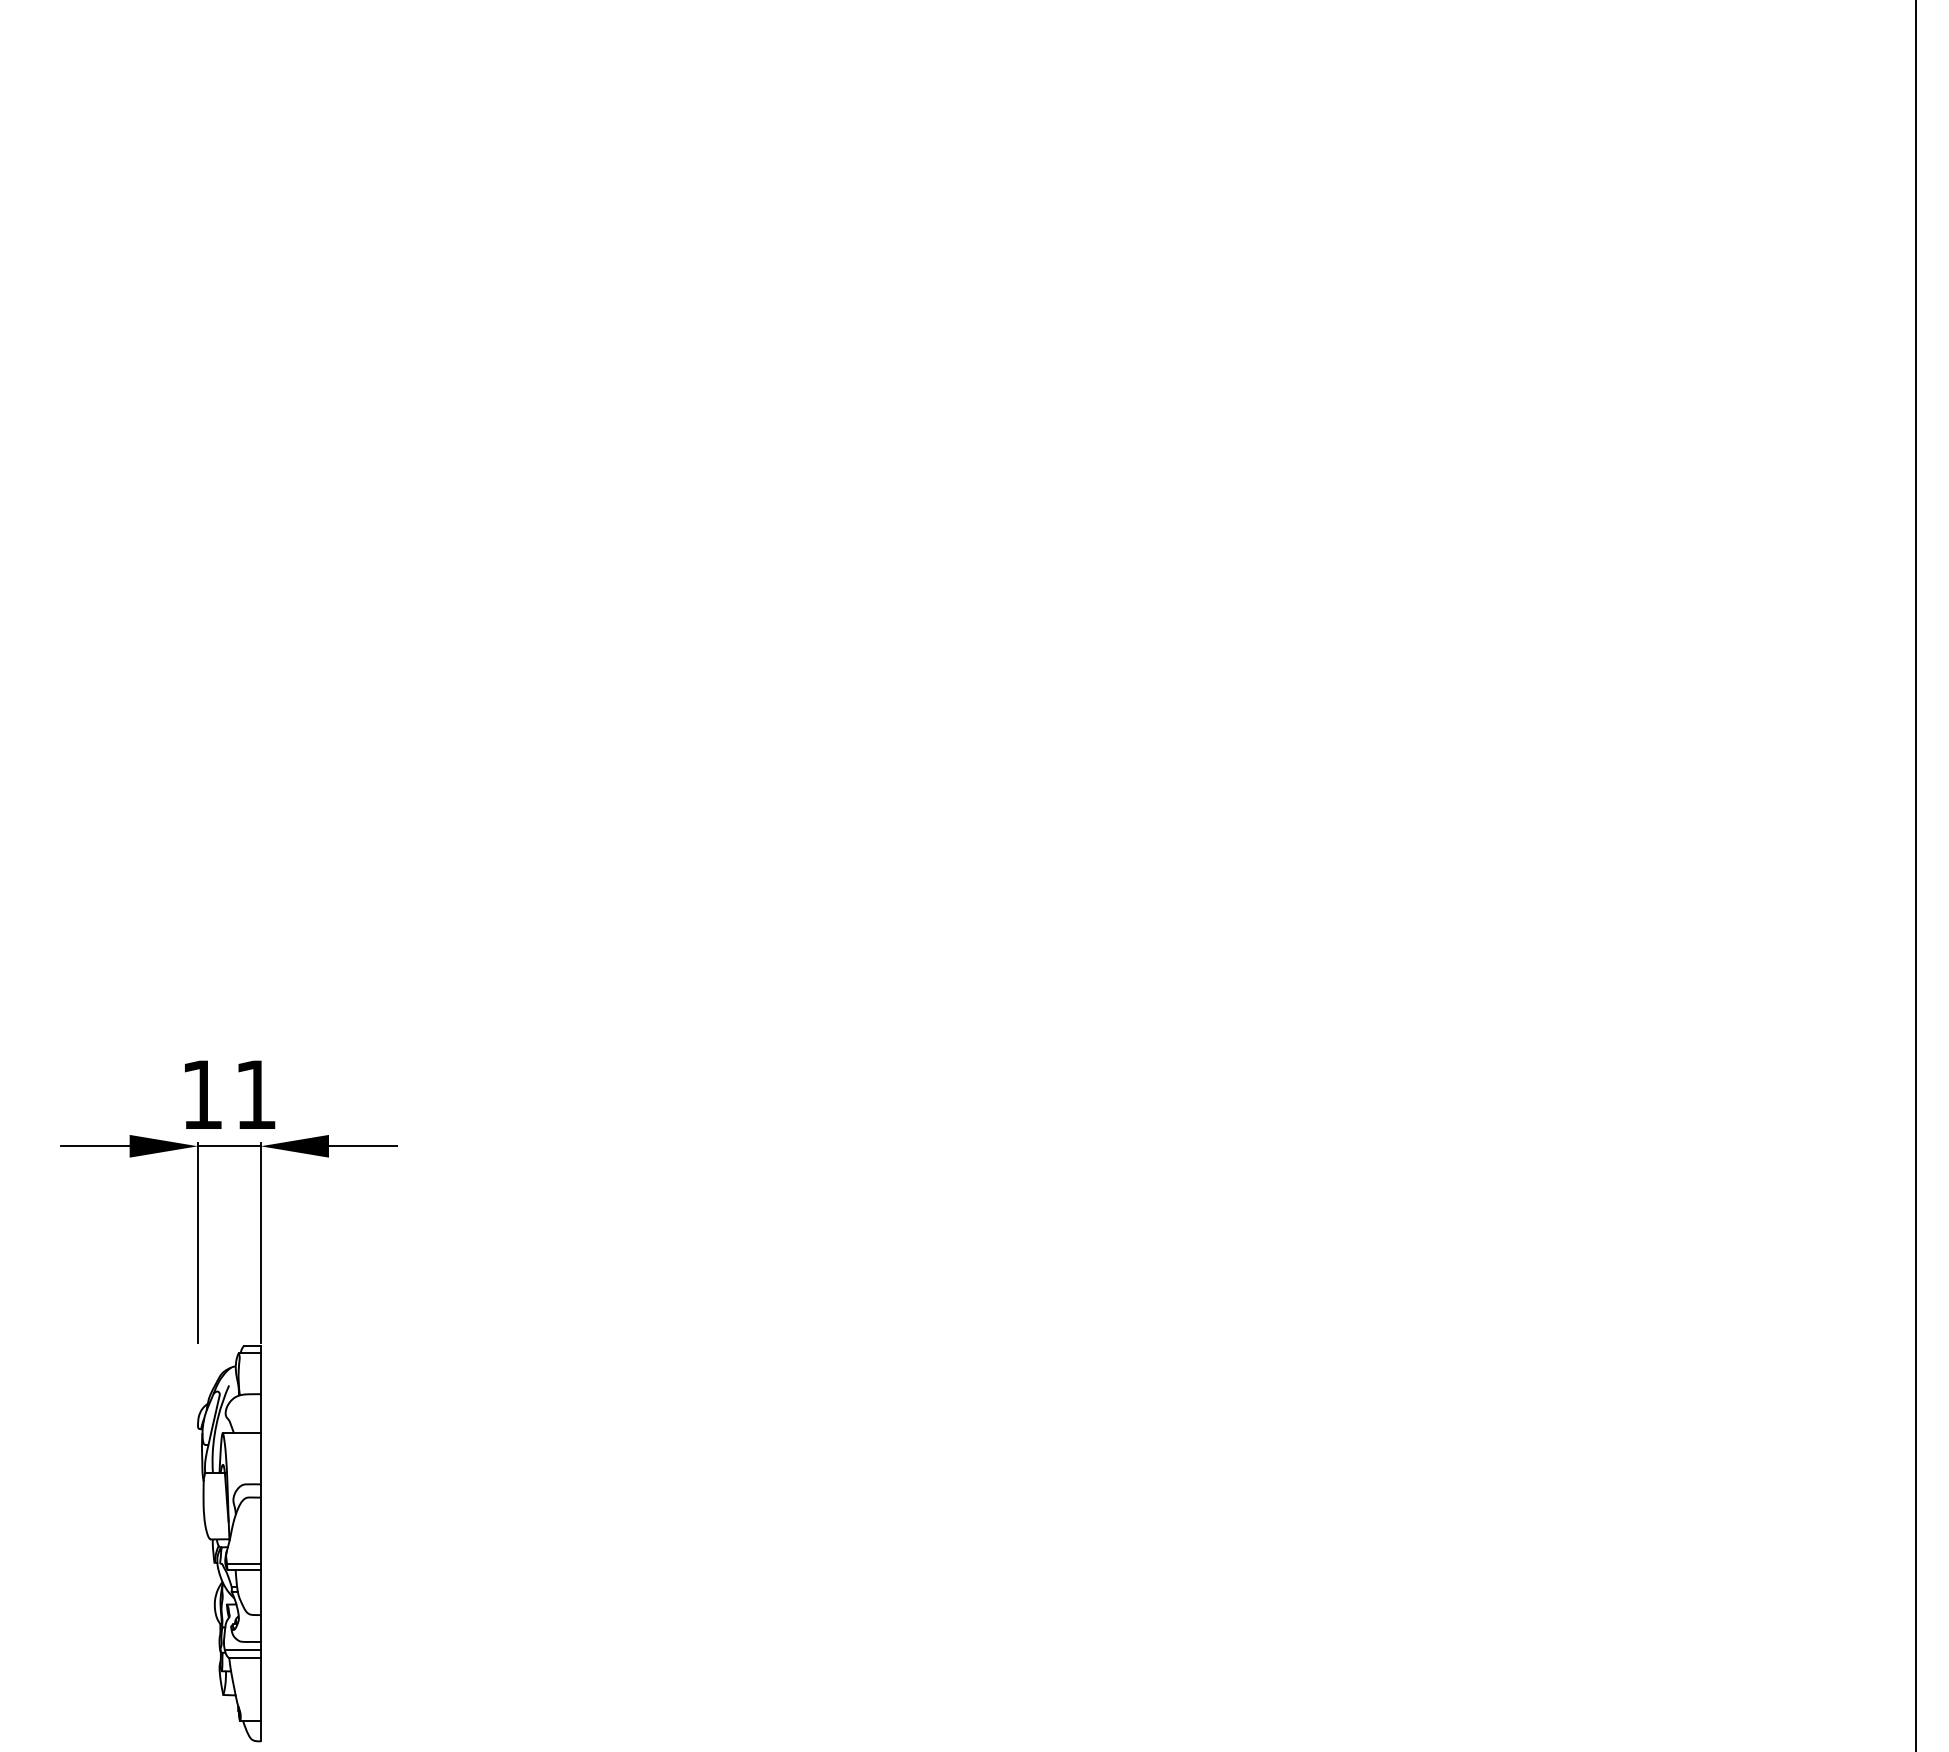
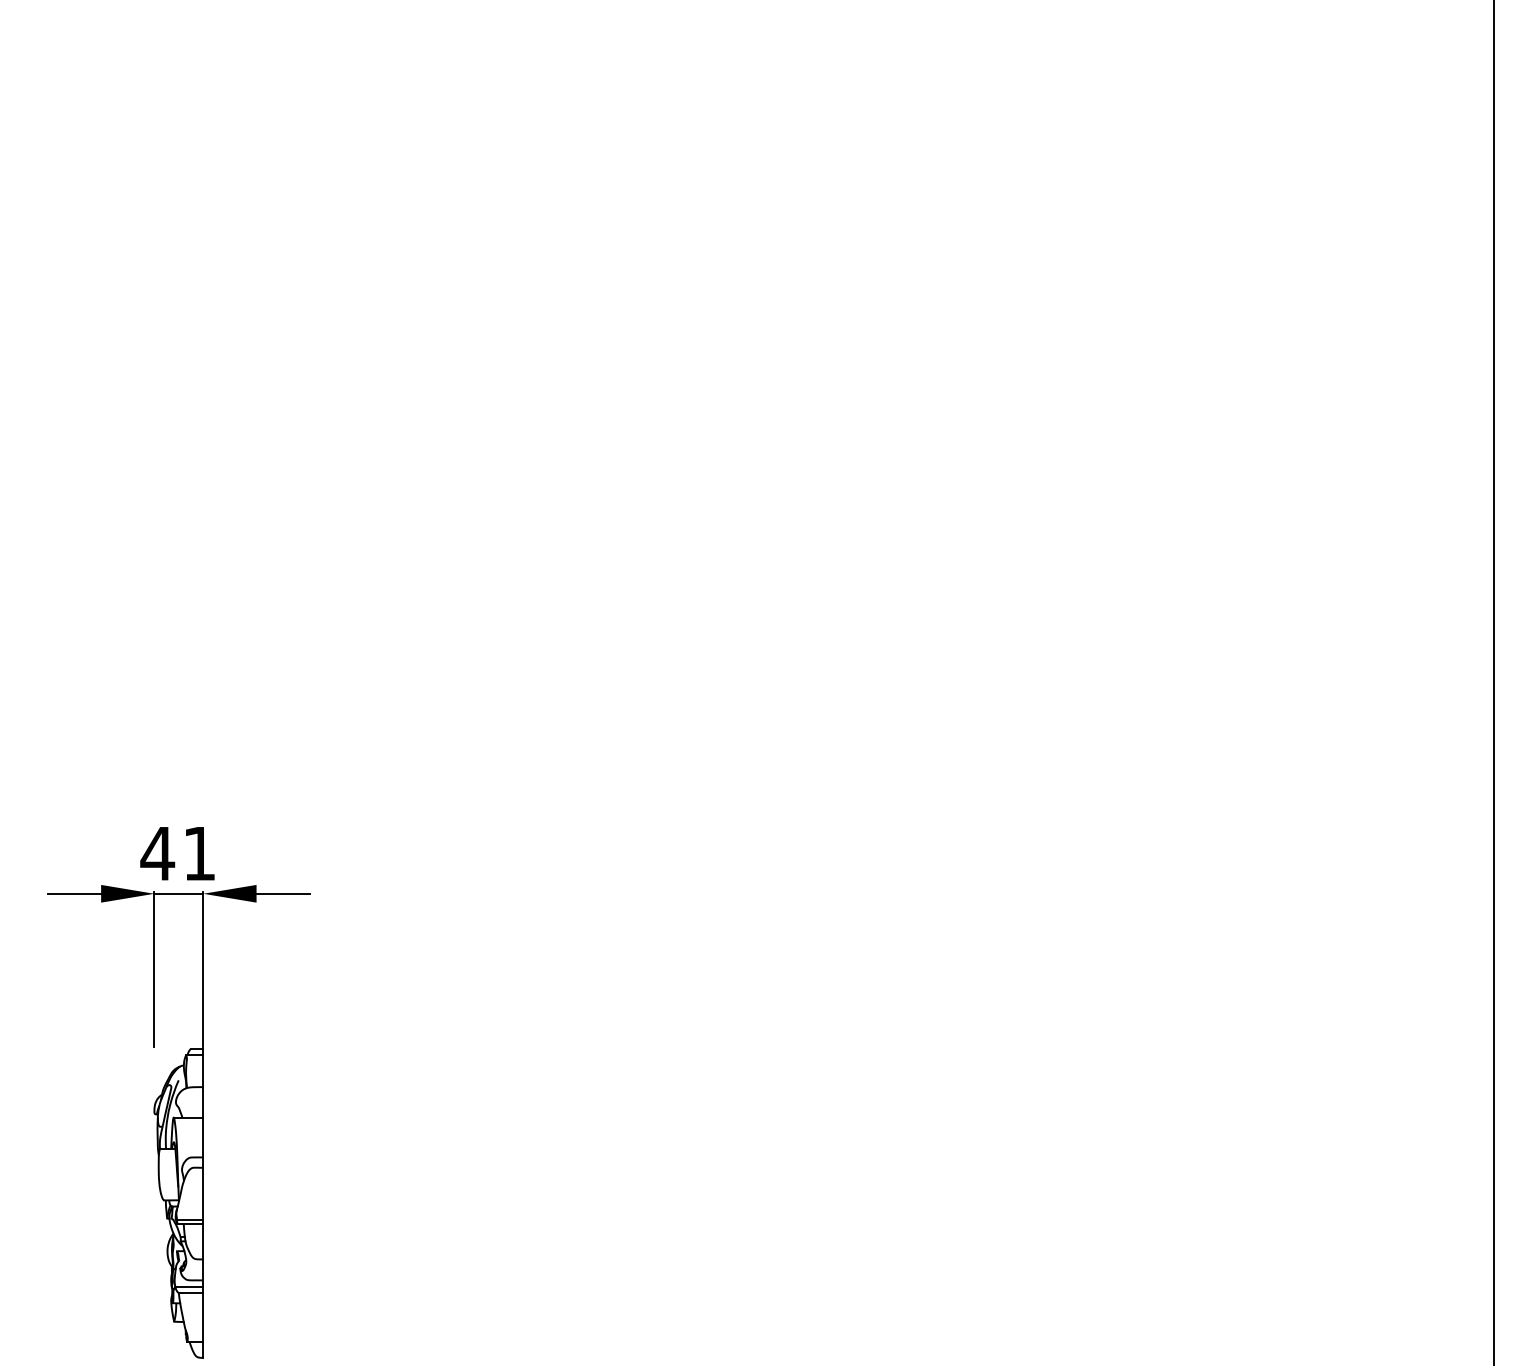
text: (201, 1094) -> (157, 853), 11 -> 41

